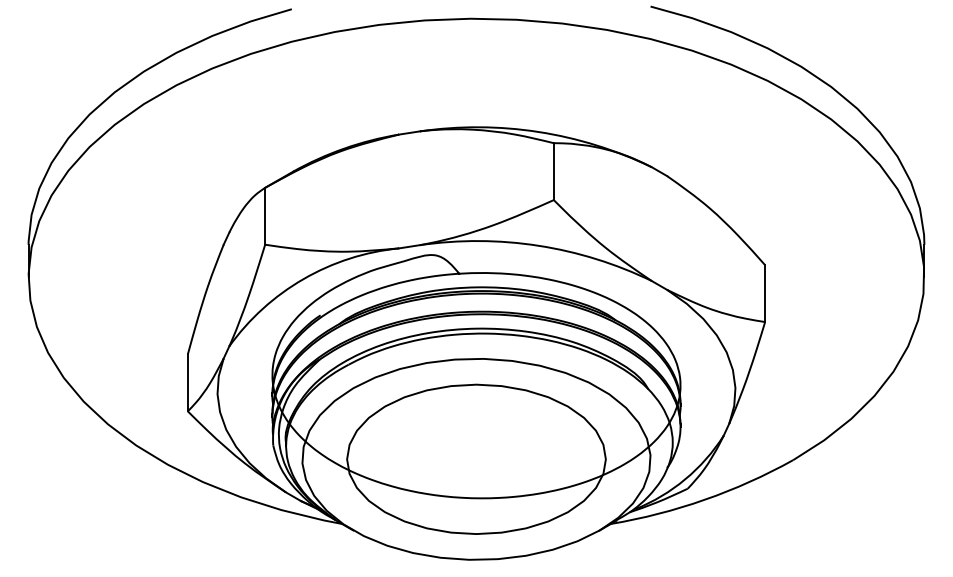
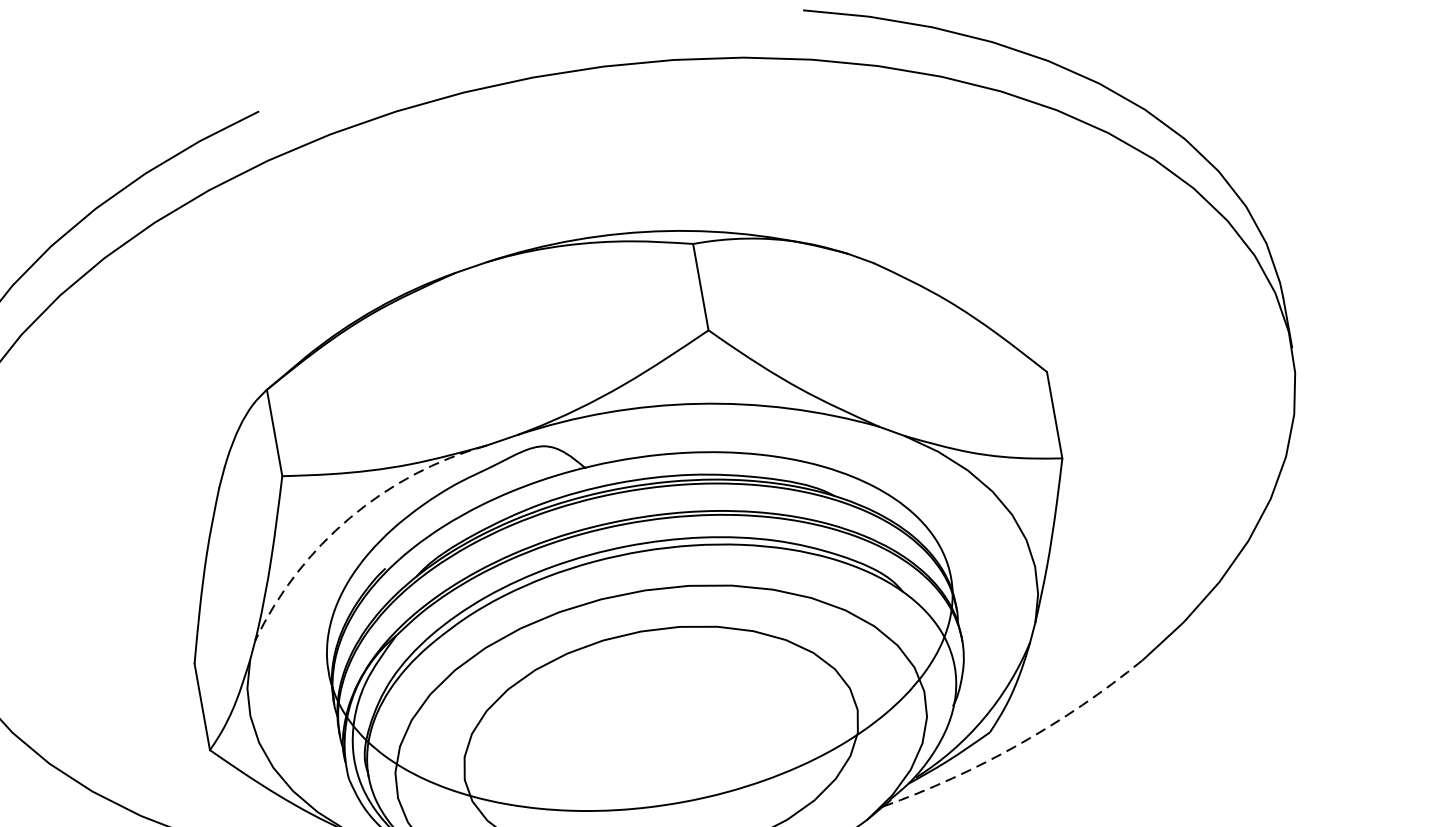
arc: (303, 279) -> (349, 518), solid -> dashed
arc: (704, 499) -> (1018, 744), solid -> dashed

